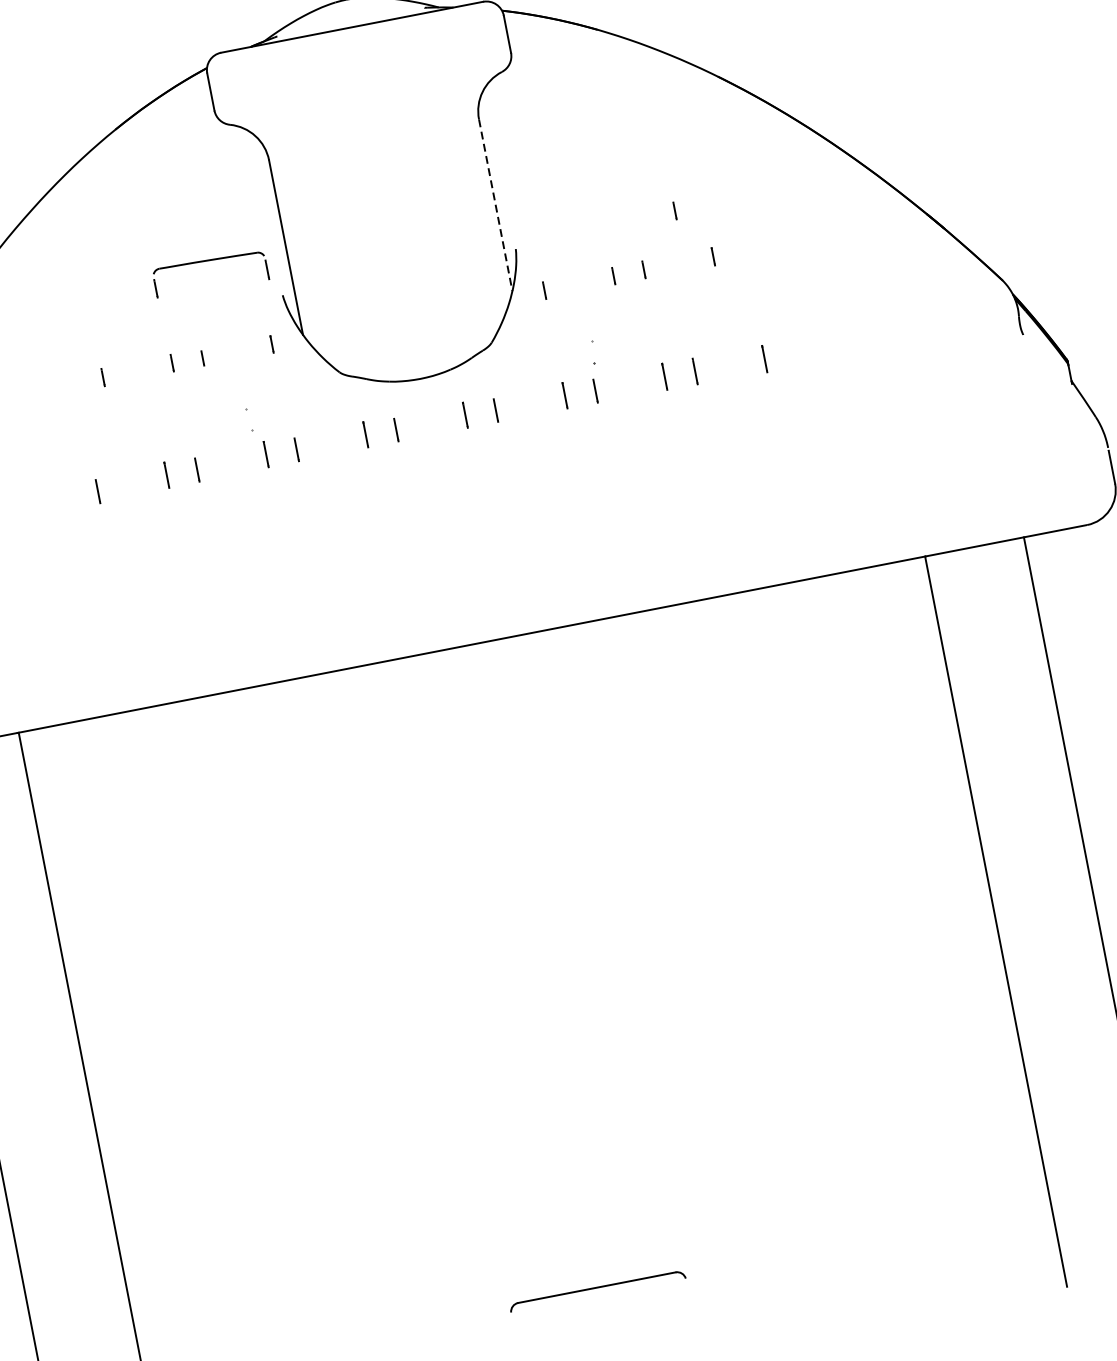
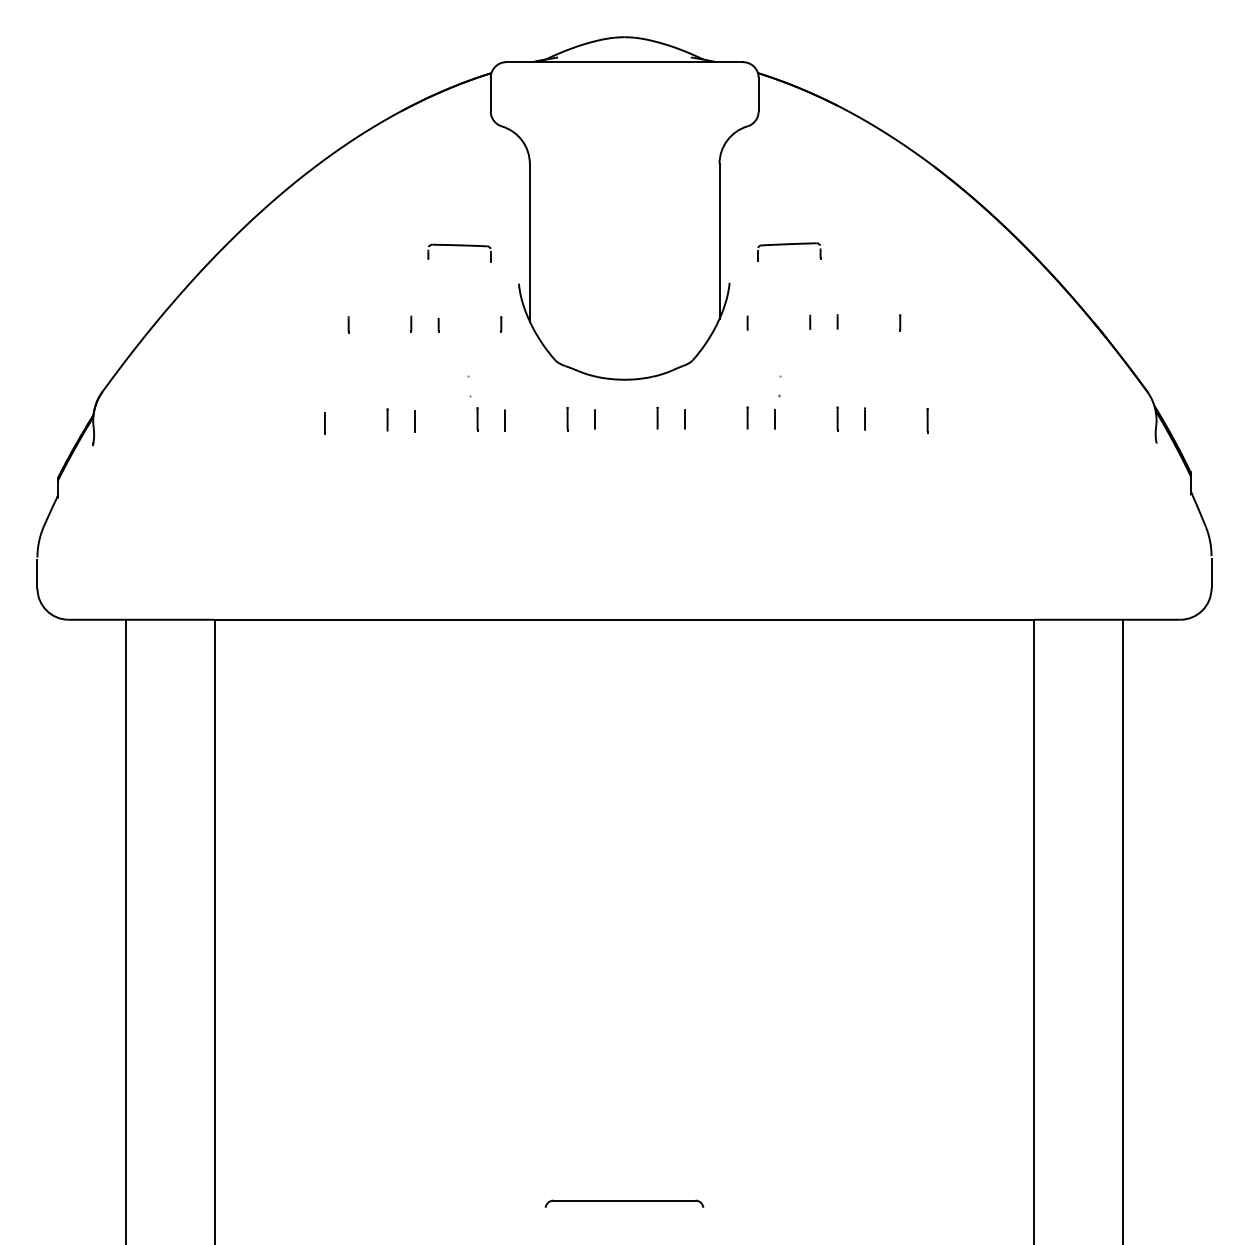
part: (572, 194) -> (788, 245), added
line: (495, 205) -> (719, 241), dashed -> solid
line: (674, 209) -> (874, 275), removed
part: (210, 273) -> (459, 252), size x0.62

